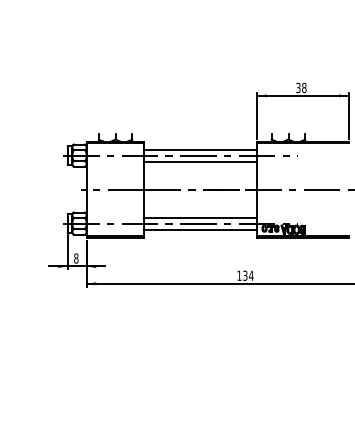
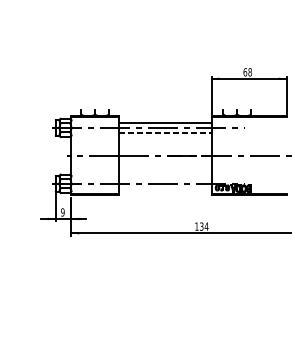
text: (298, 87) -> (245, 71), 38 -> 68
line: (201, 161) -> (165, 132), solid -> dashed
line: (200, 217) -> (164, 178), removed
line: (200, 229) -> (164, 188), removed
text: (76, 258) -> (63, 212), 8 -> 9

